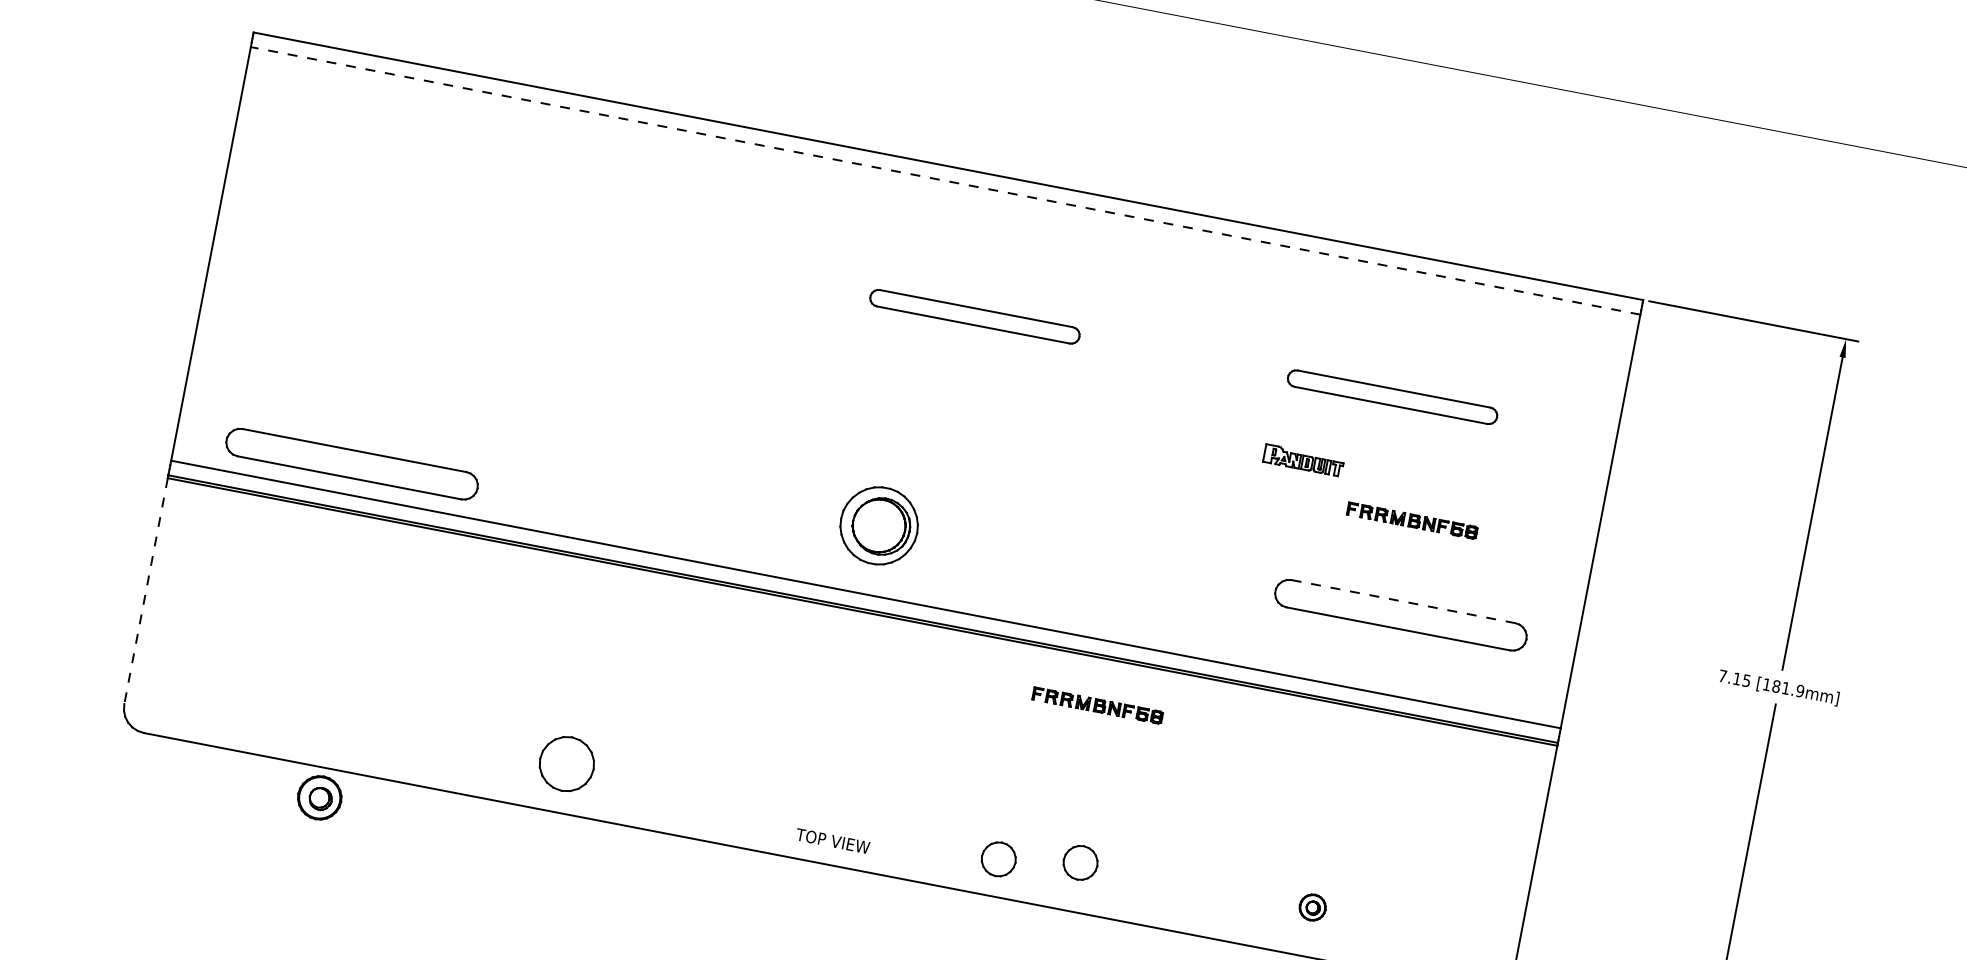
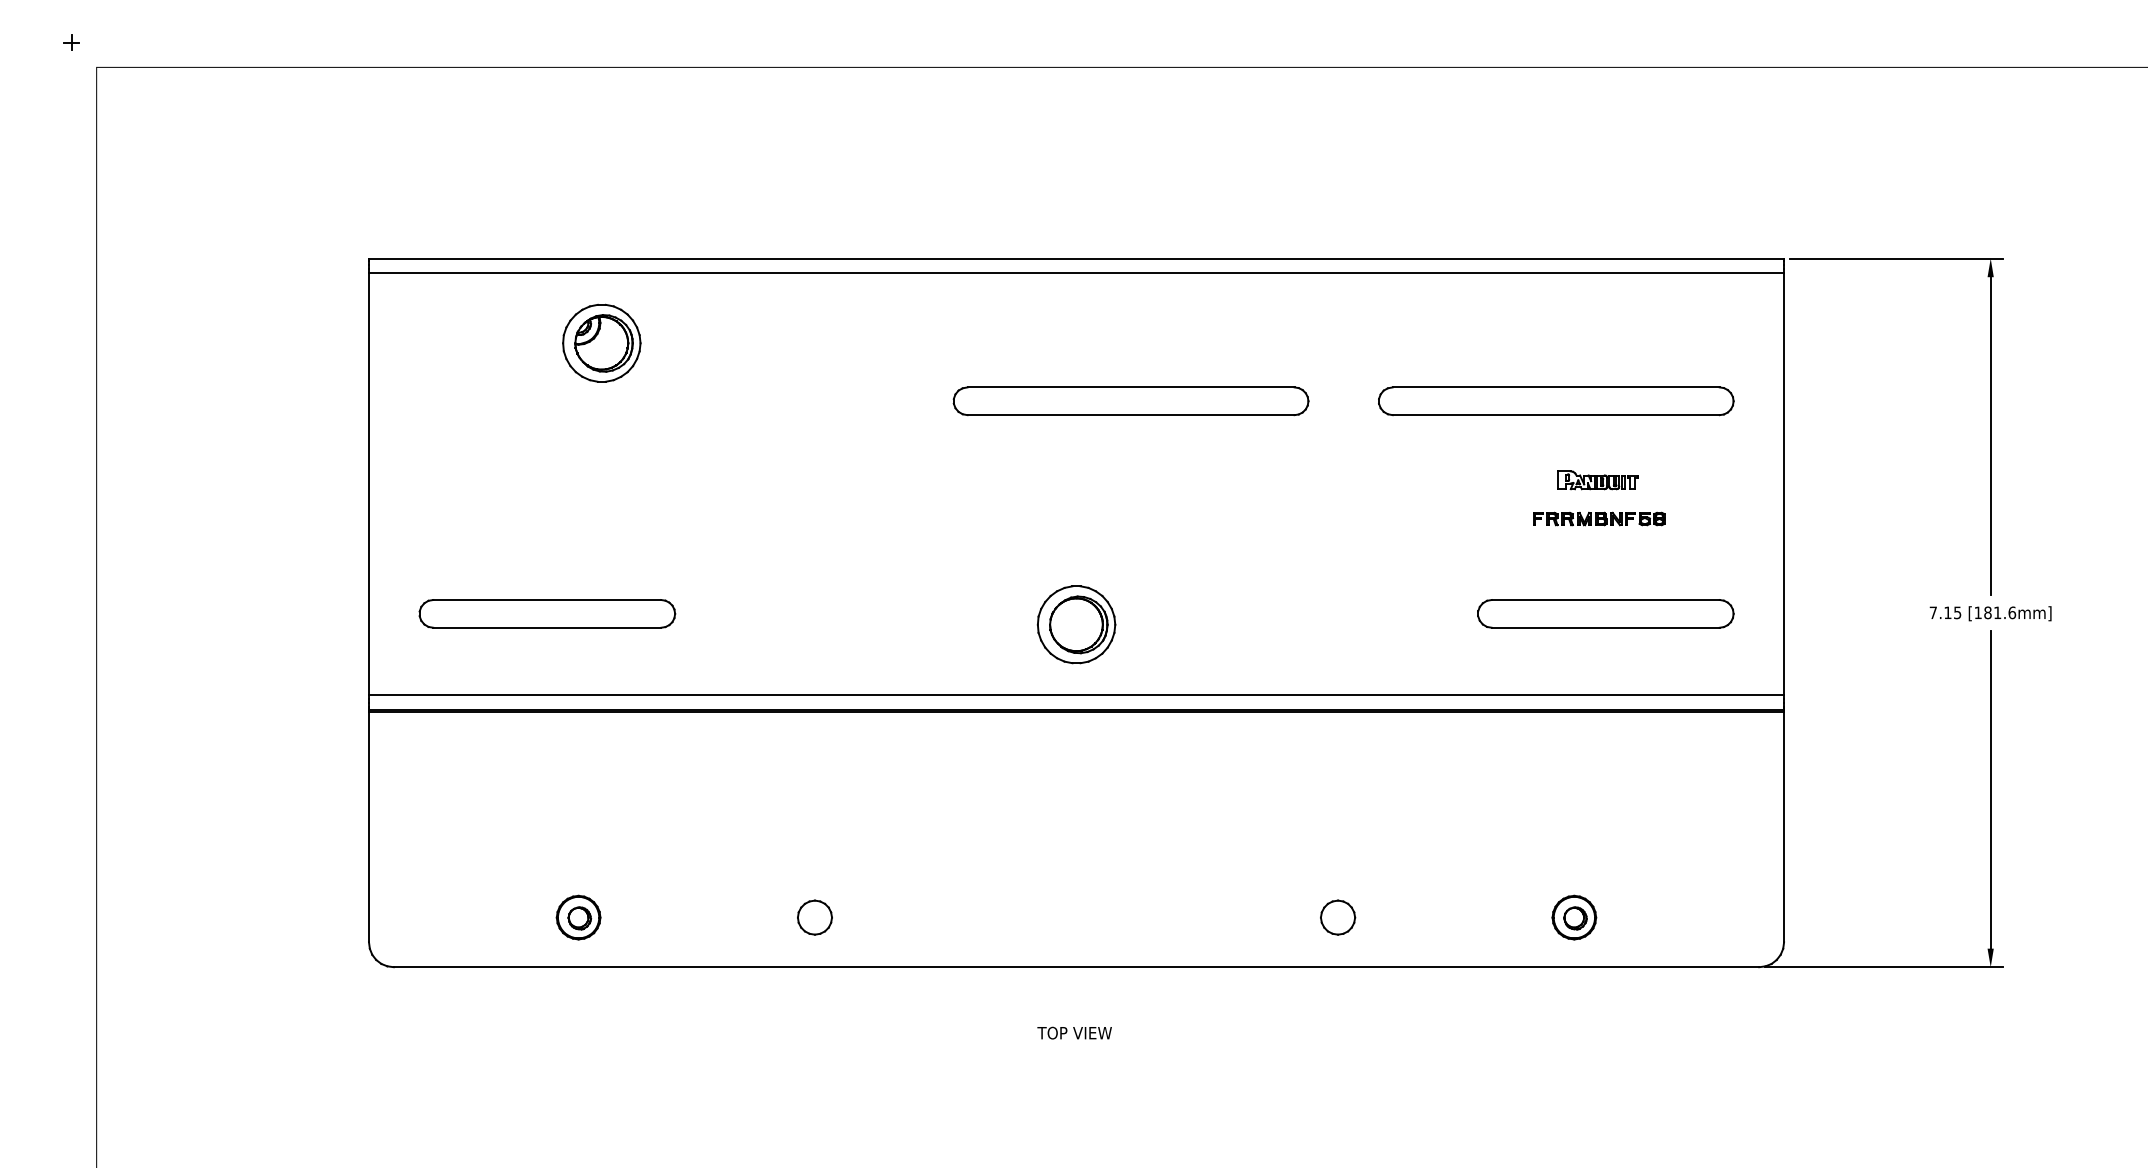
part: (466, 158) -> (601, 342), added
line: (945, 180) -> (1076, 273), dashed -> solid
part: (974, 316) -> (1130, 401), size x1.67
part: (1392, 397) -> (1556, 401), size x1.67
part: (1303, 460) -> (1597, 480), moved
part: (352, 463) -> (547, 613), moved
line: (146, 591) -> (369, 827), dashed -> solid
line: (1403, 602) -> (1605, 600), dashed -> solid
text: (1800, 690) -> (2012, 612), [181.9mm] -> [181.6mm]
part: (1098, 705) -> (1325, 759), removed
part: (566, 763) -> (814, 917), size x0.62
part: (319, 797) -> (578, 917), moved
text: (832, 840) -> (1074, 1032), moved
part: (999, 859) -> (1257, 929), removed
part: (1312, 907) -> (1574, 917), size x1.67

